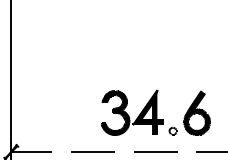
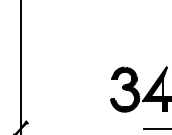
fill: (148, 105) -> (158, 82), removed
line: (31, 152) -> (41, 129), removed
line: (92, 152) -> (102, 129), removed

